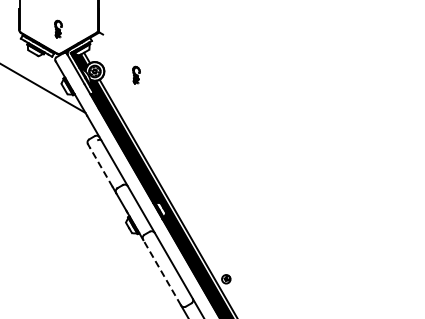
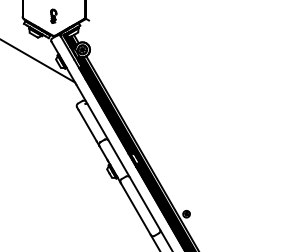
part: (136, 74) -> (115, 52), removed
line: (101, 167) -> (87, 125), dashed -> solid
line: (162, 272) -> (136, 208), dashed -> solid

